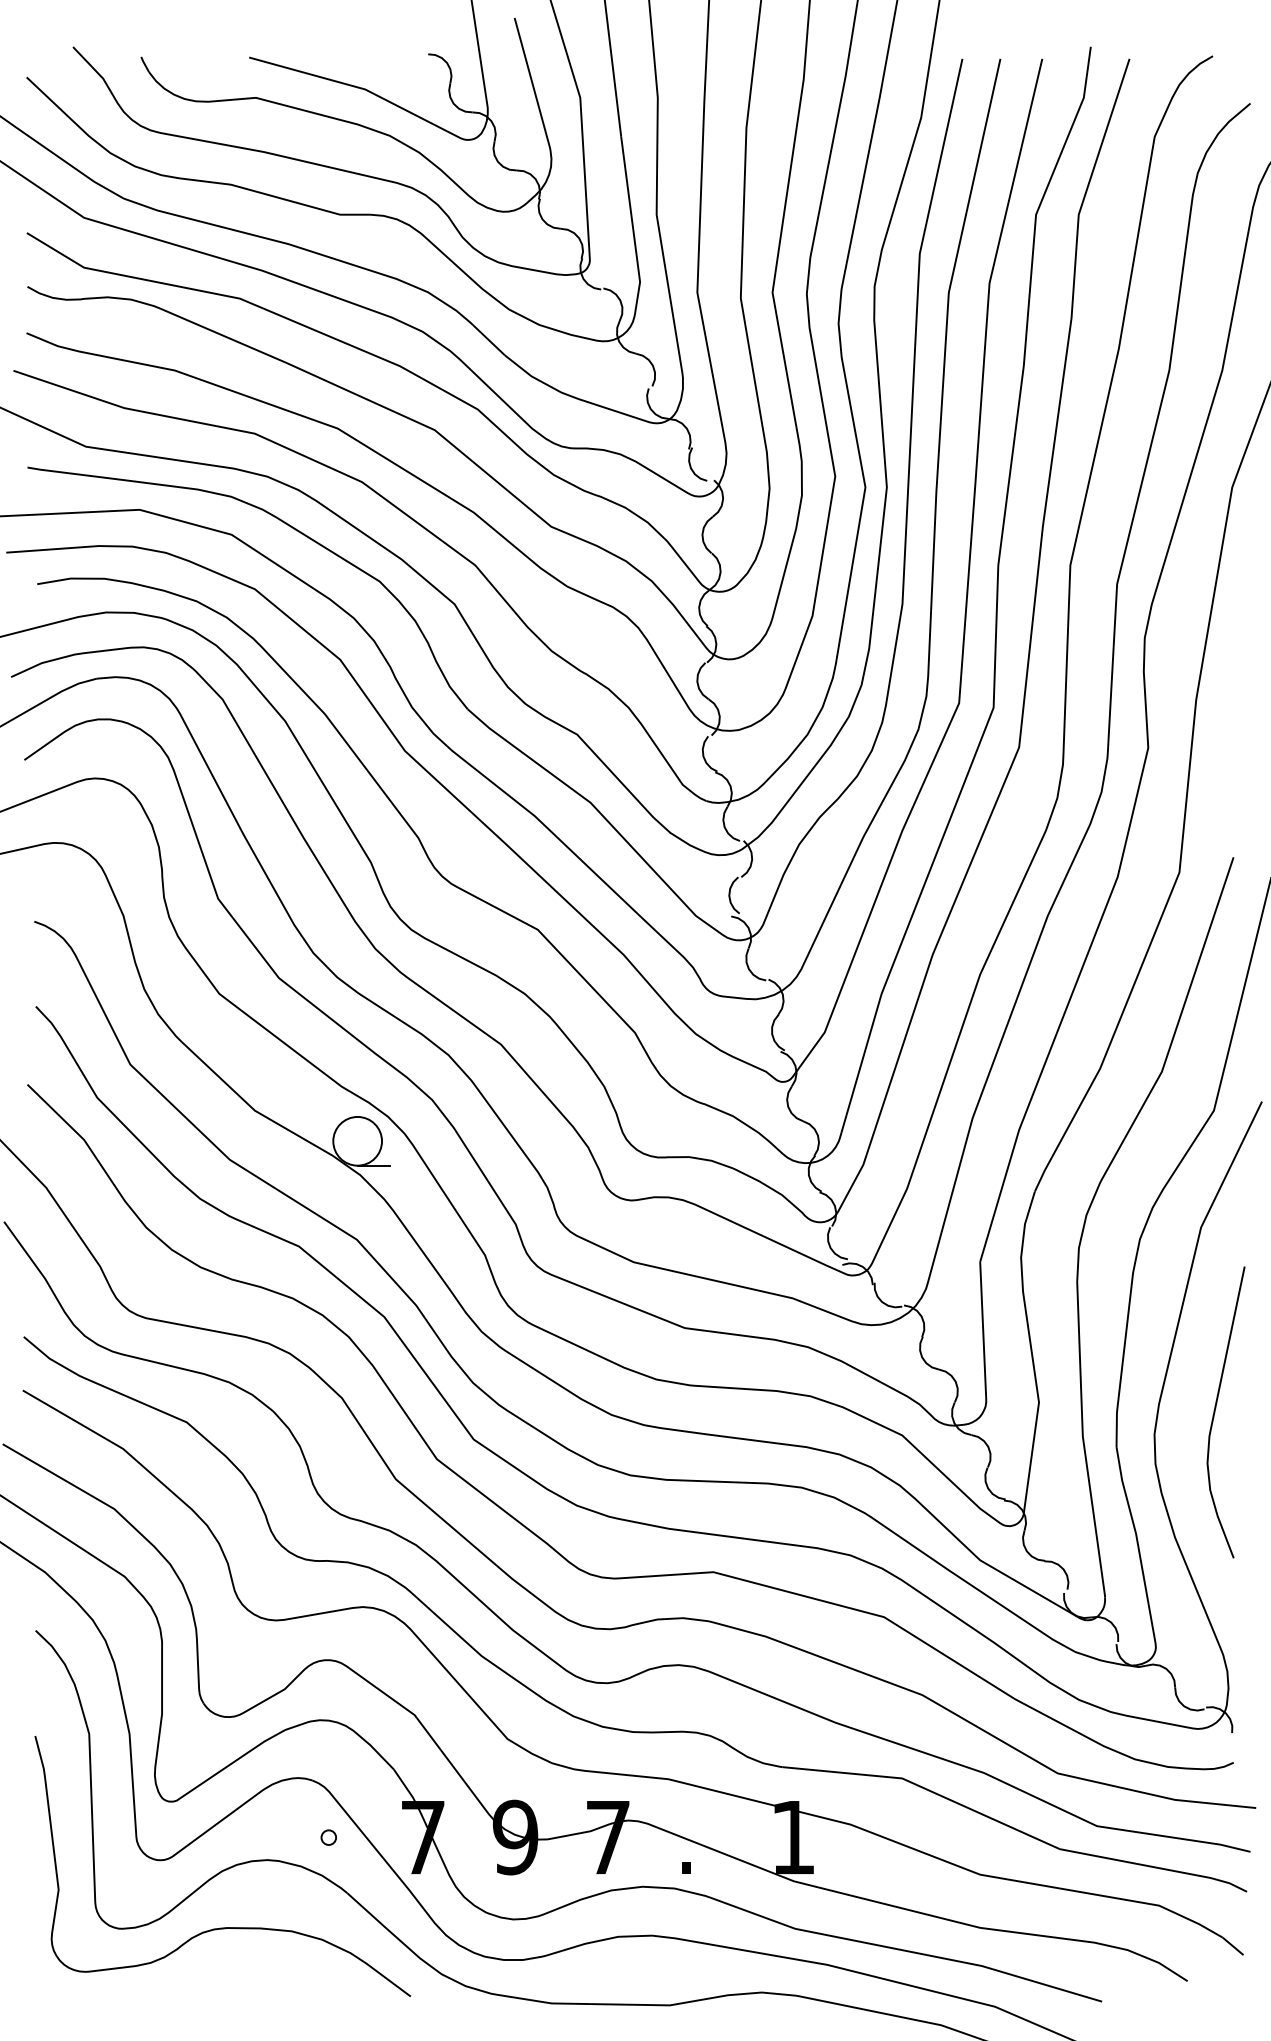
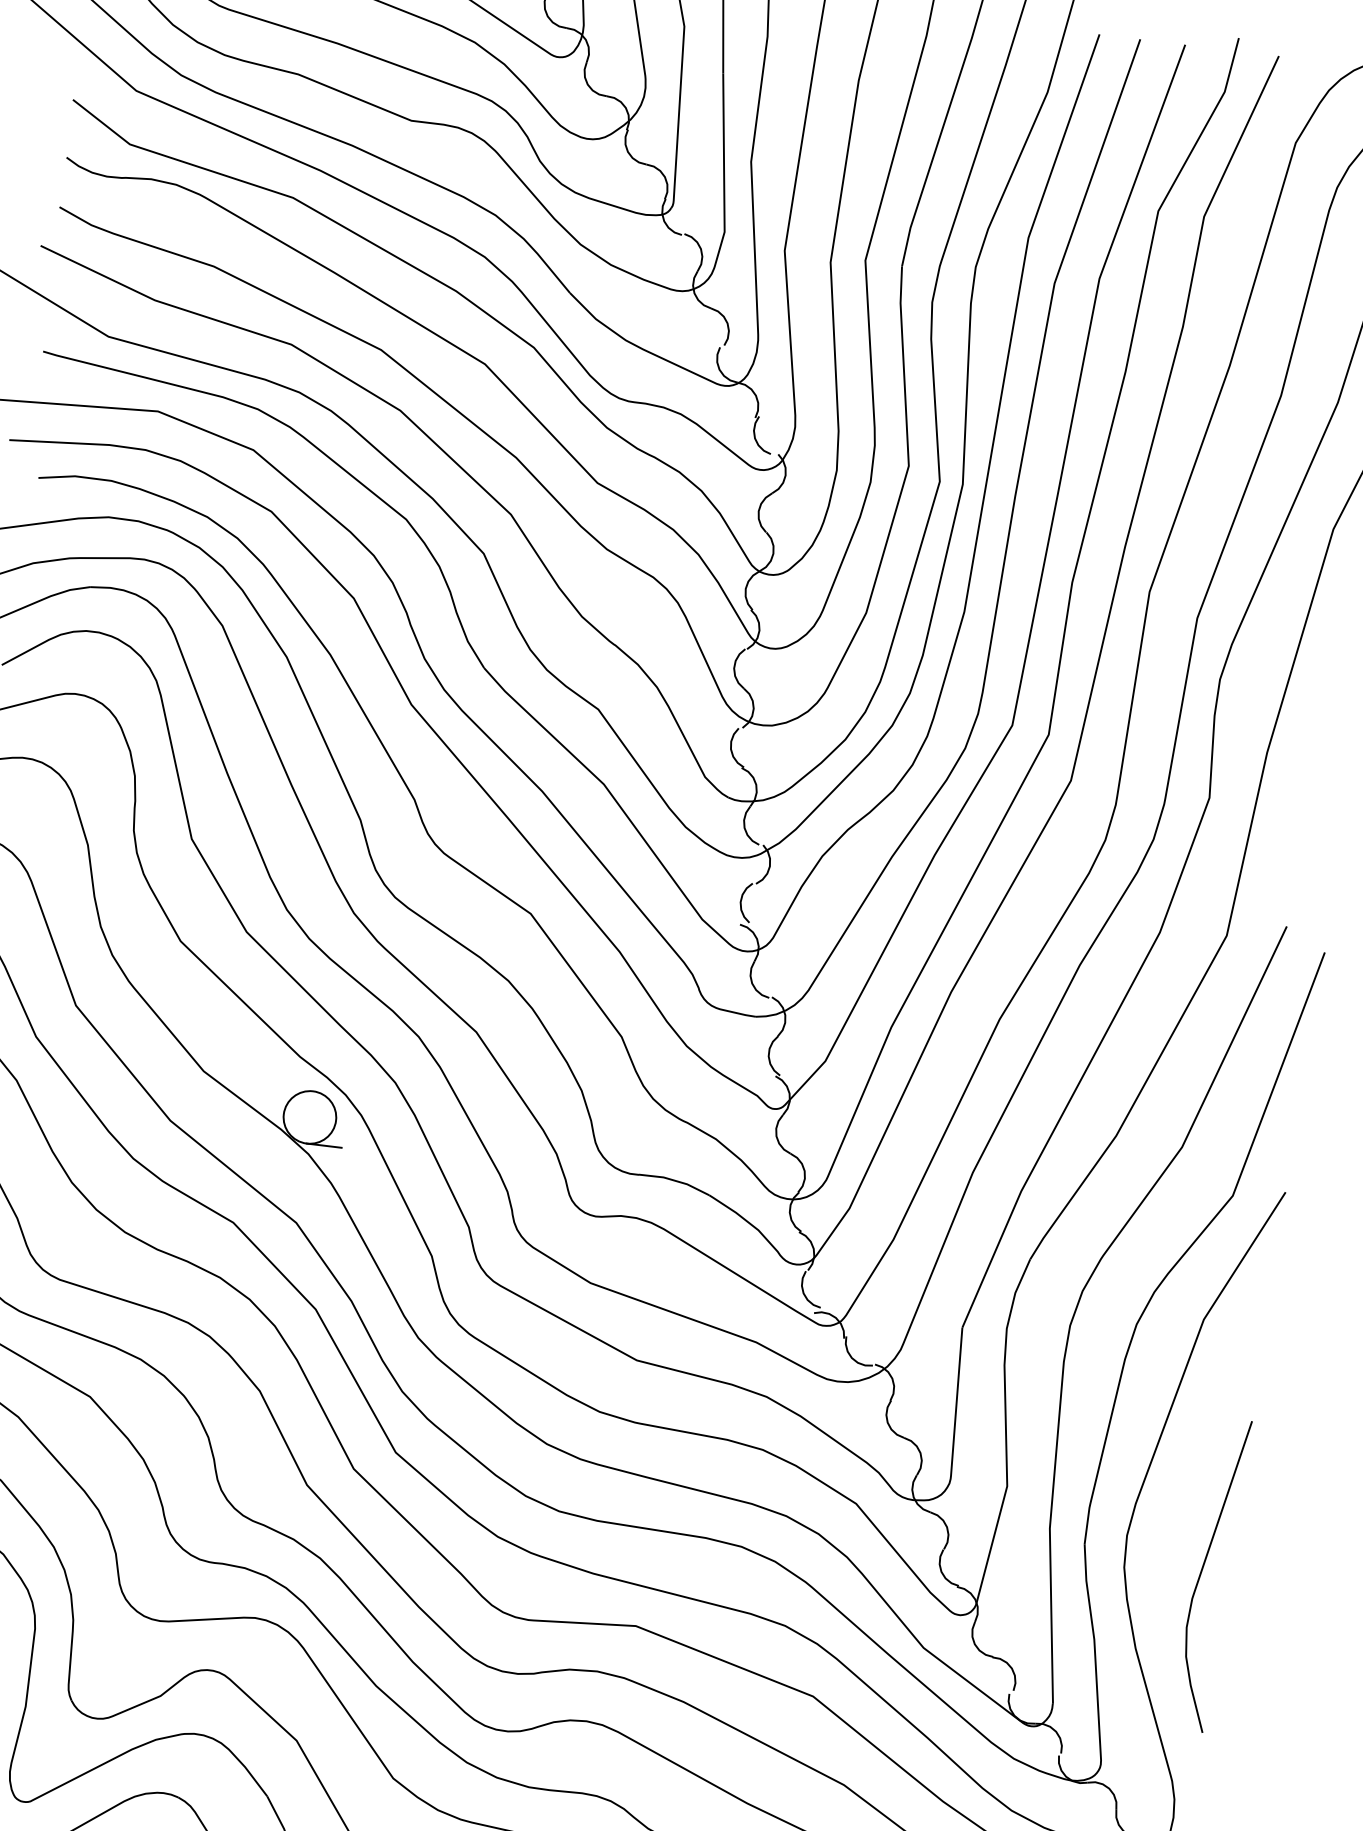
curve: (1216, 1408) -> (1203, 1569), moved

